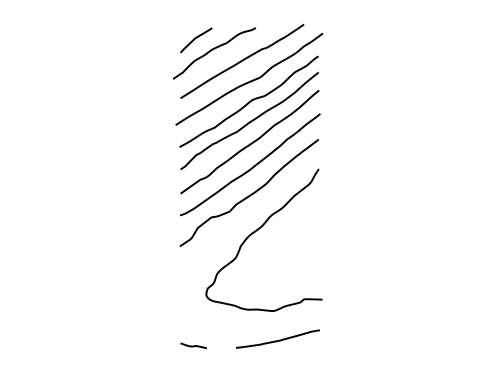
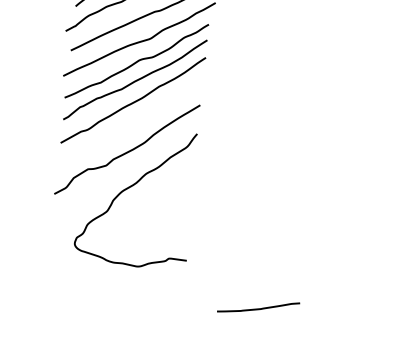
curve: (252, 166) -> (133, 124), removed
curve: (277, 340) -> (258, 308), moved
curve: (193, 345) -> (56, 291), removed

